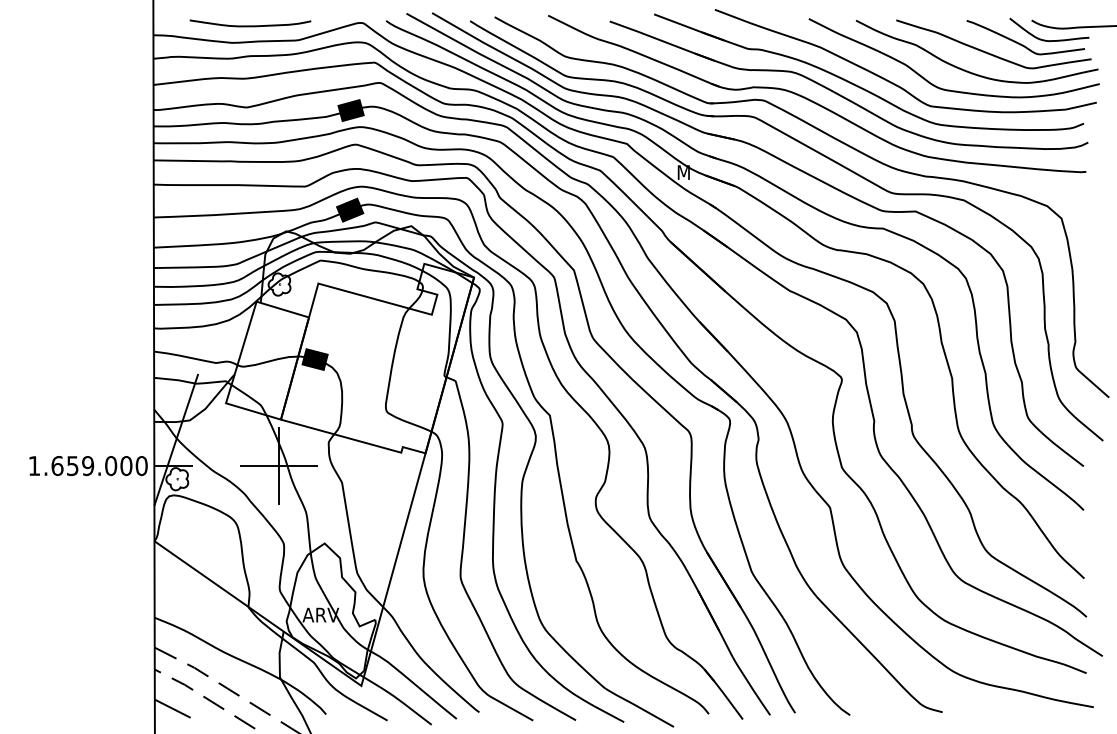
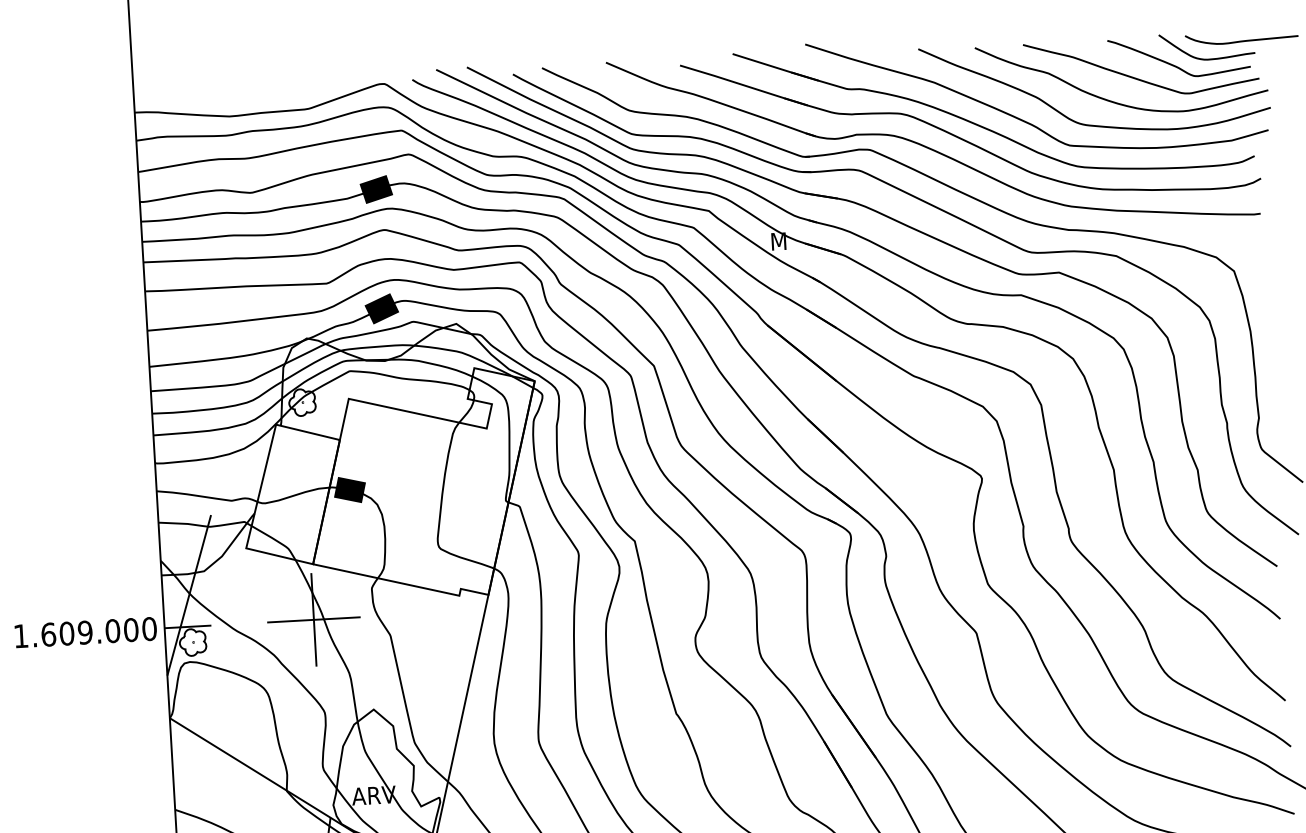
curve: (250, 25) -> (250, 94), removed
text: (72, 466) -> (66, 634), 1.659.000 -> 1.609.000

